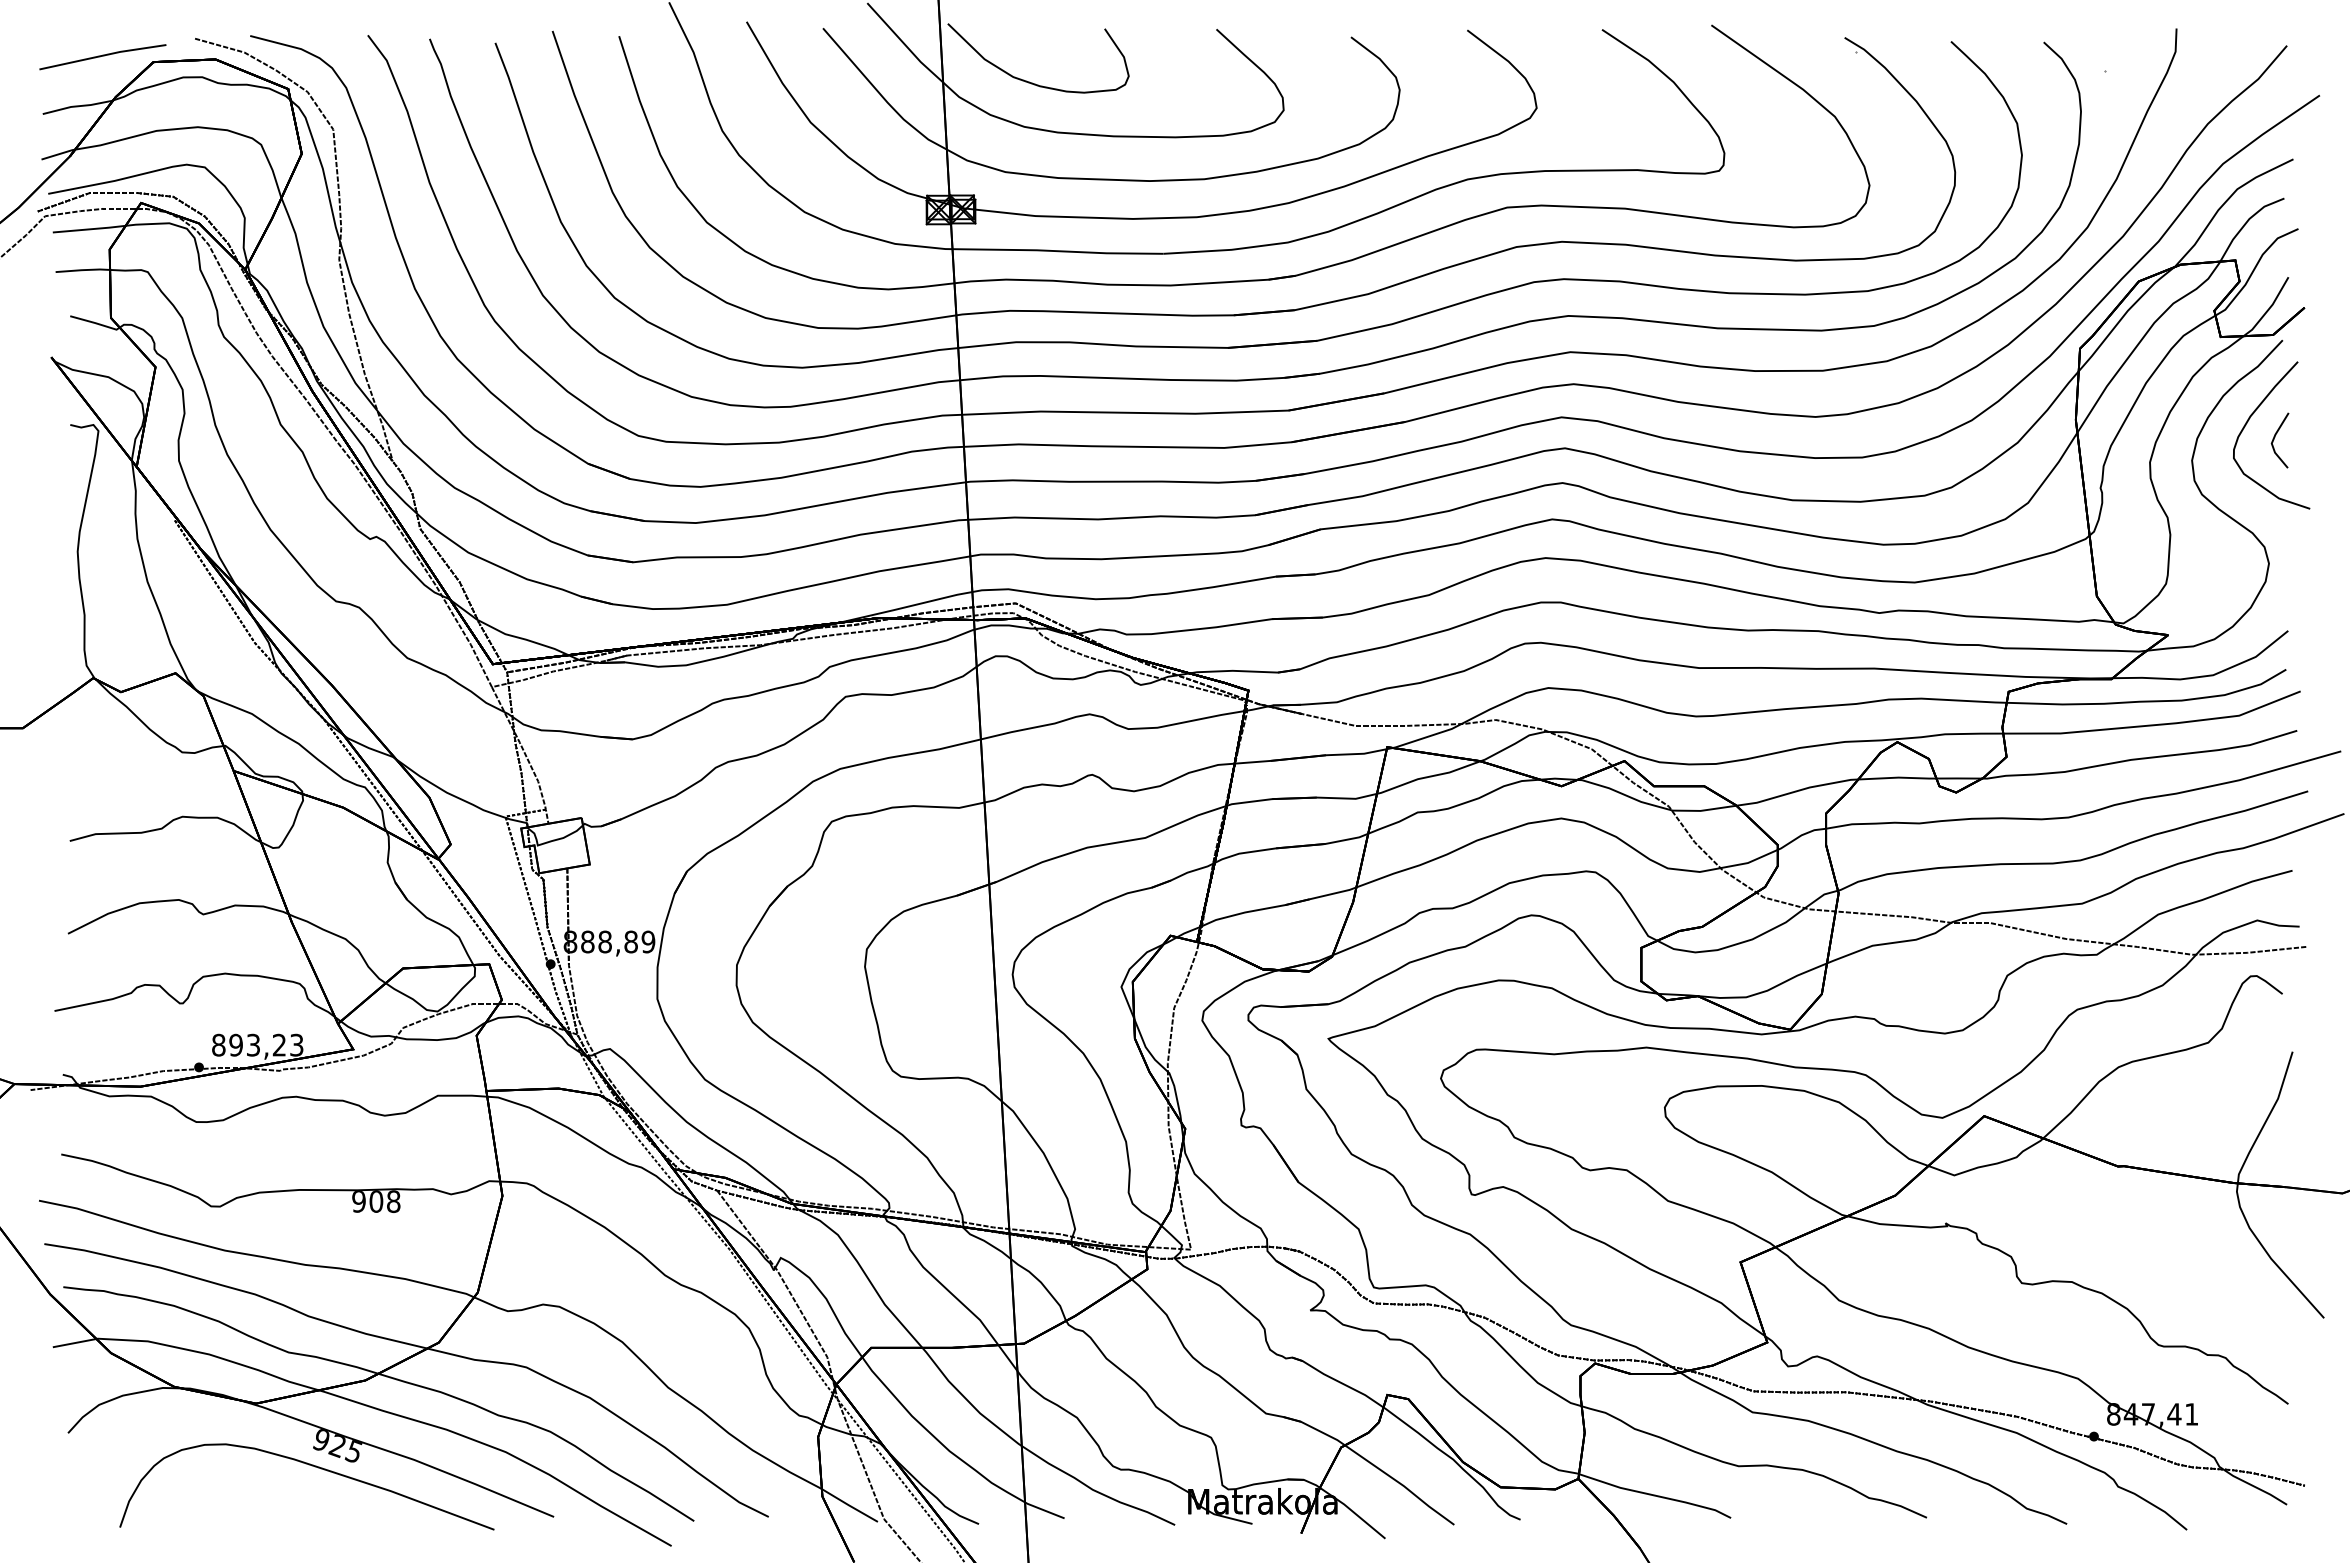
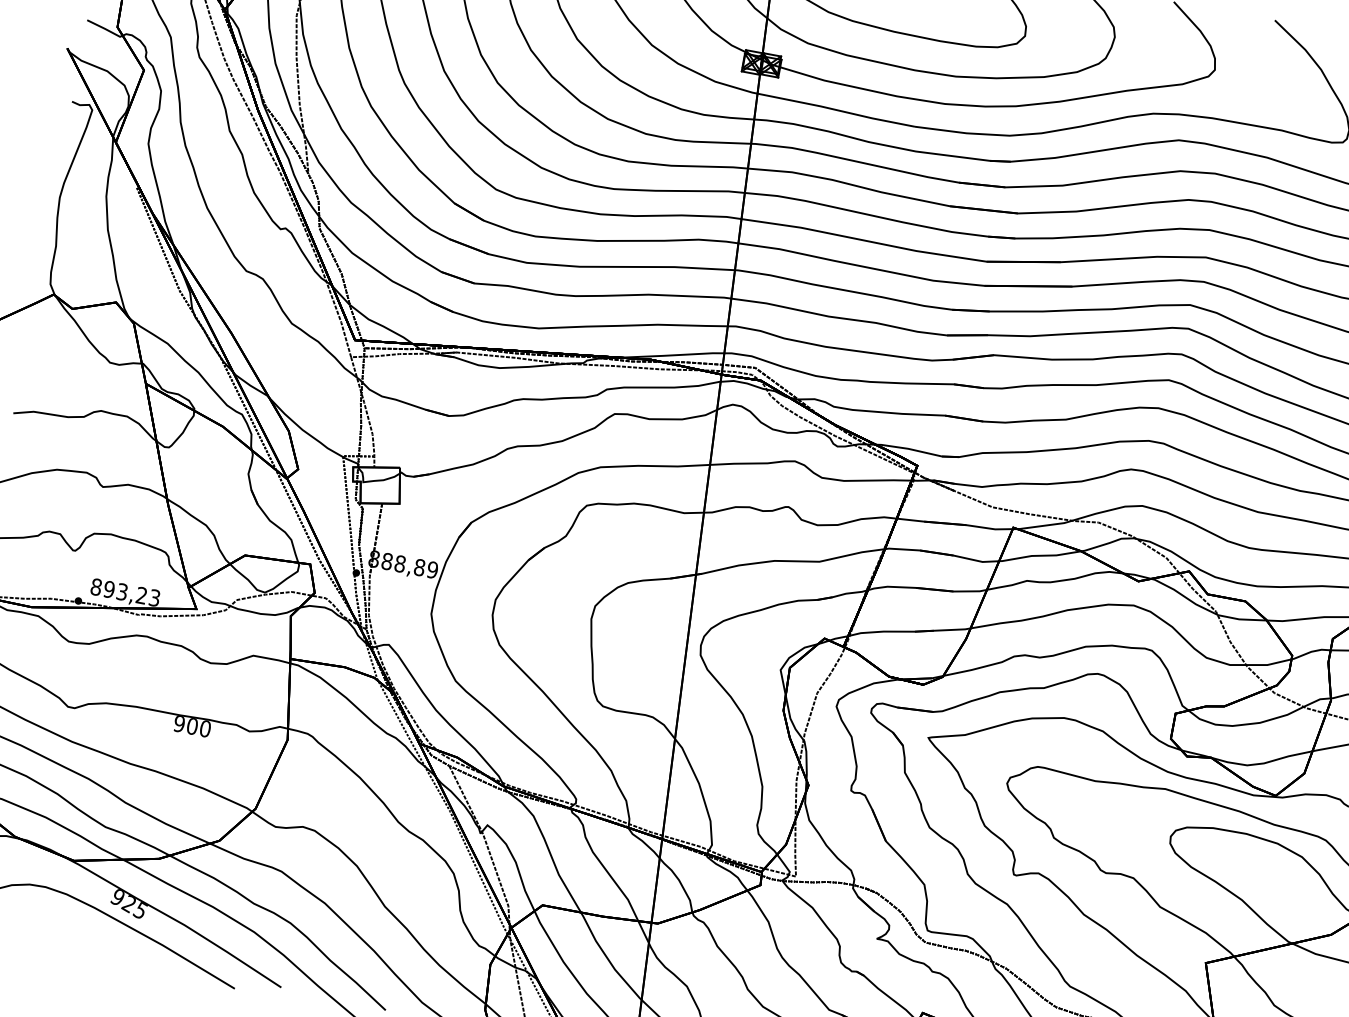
text: (393, 1201) -> (205, 728), 908 -> 900

